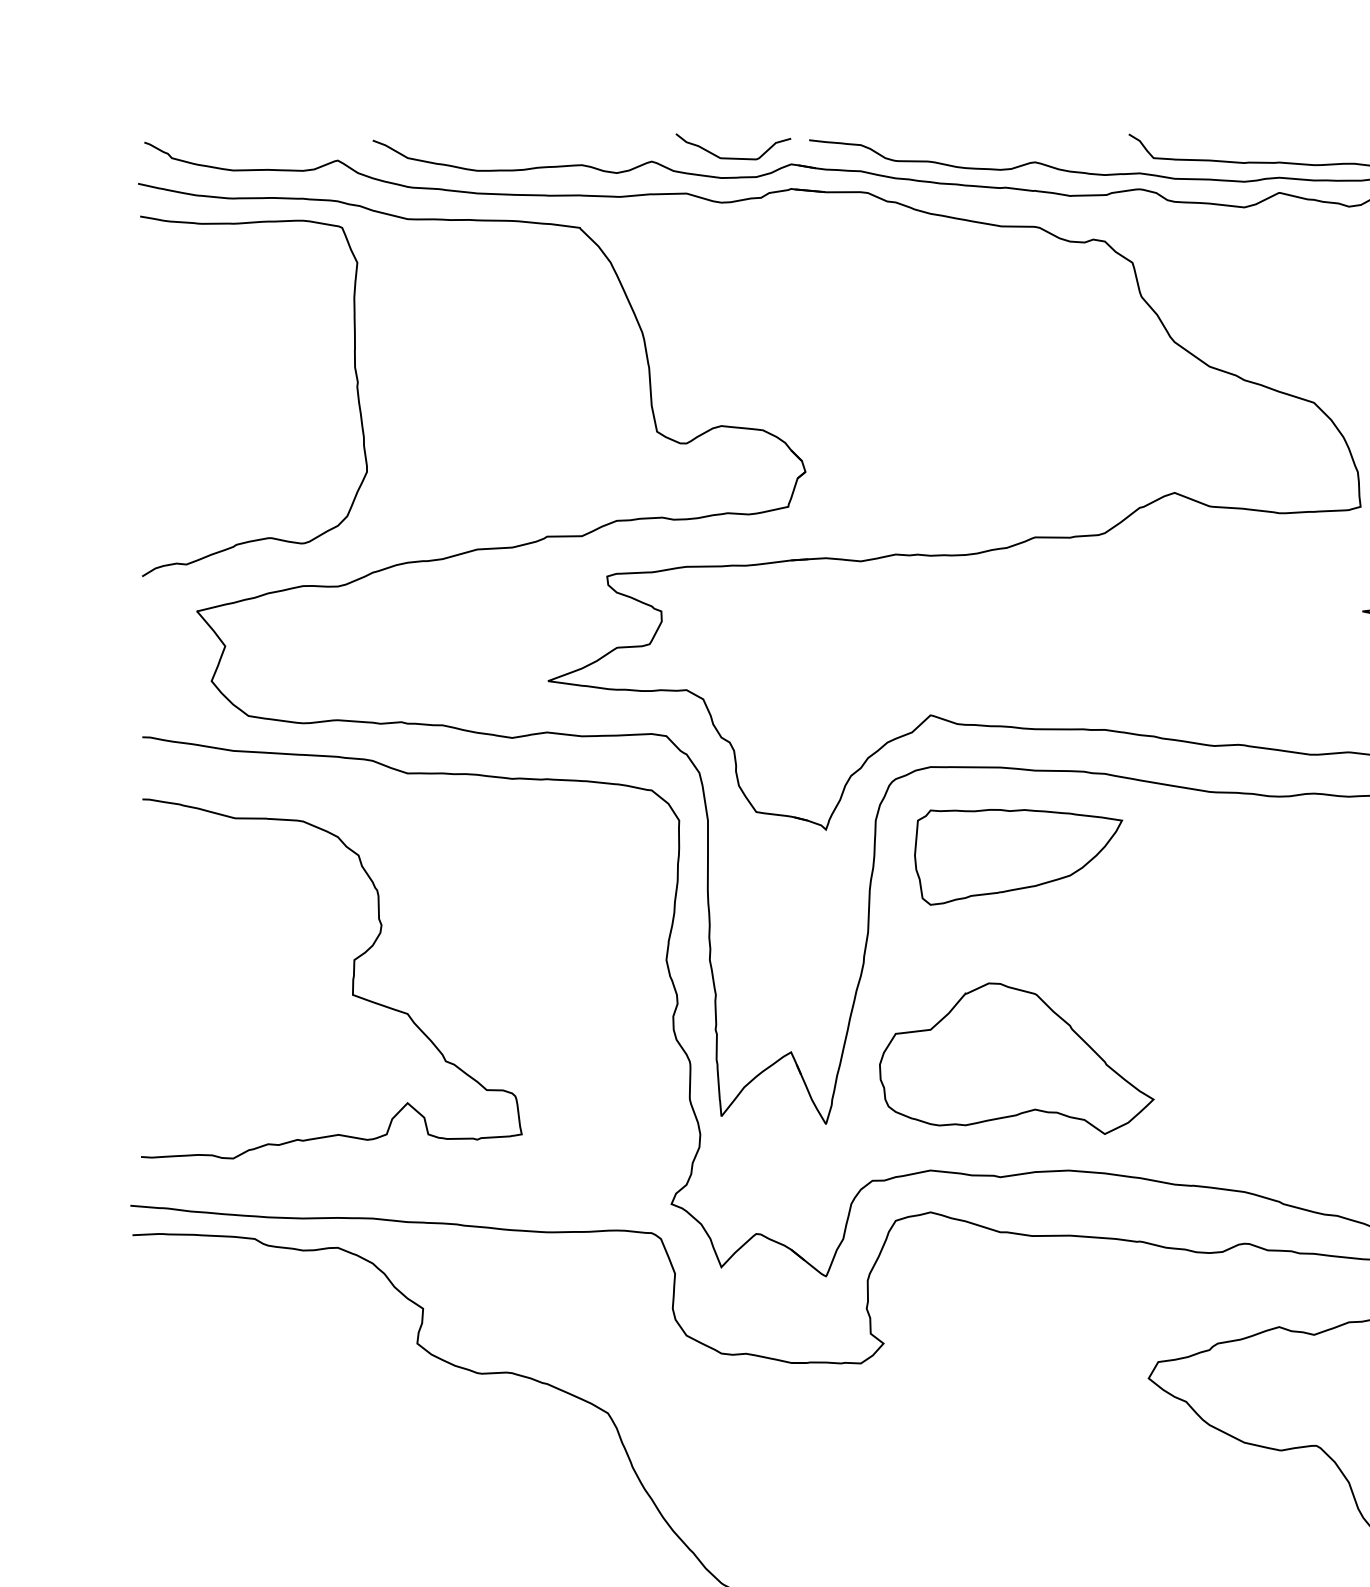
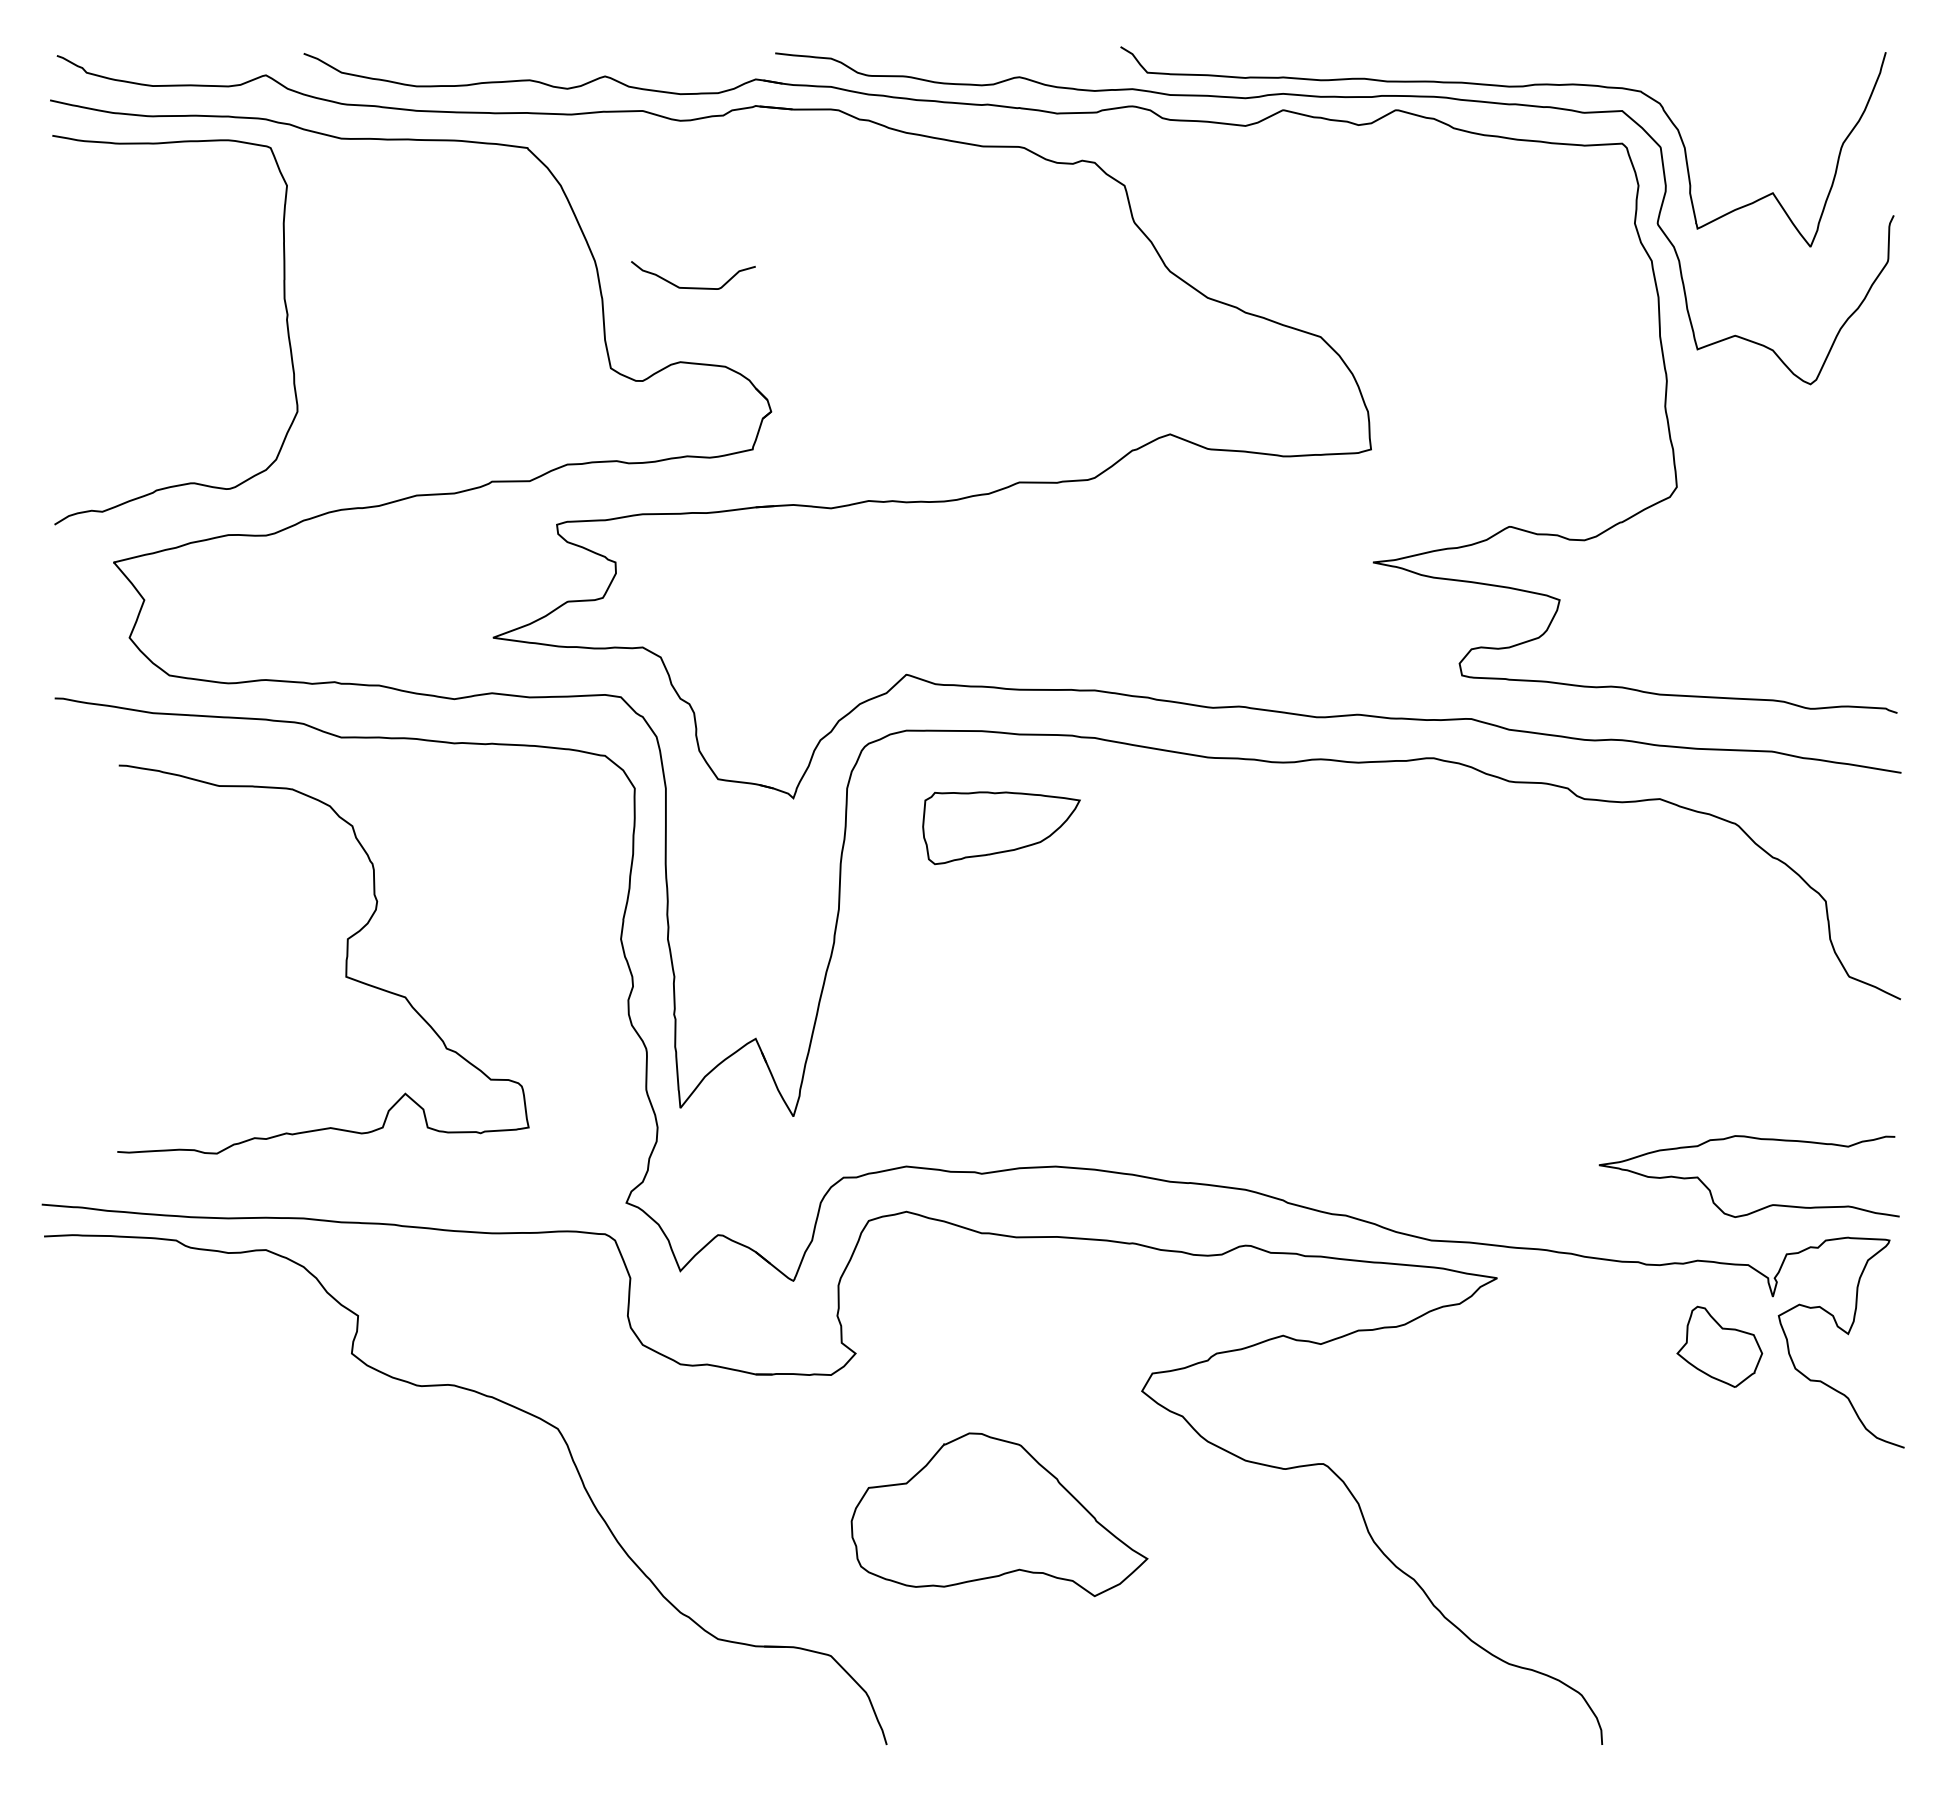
curve: (733, 157) -> (693, 287), moved
part: (1018, 857) -> (1001, 828), size x0.7
curve: (352, 978) -> (345, 959), moved
part: (1016, 1058) -> (999, 1514), moved

